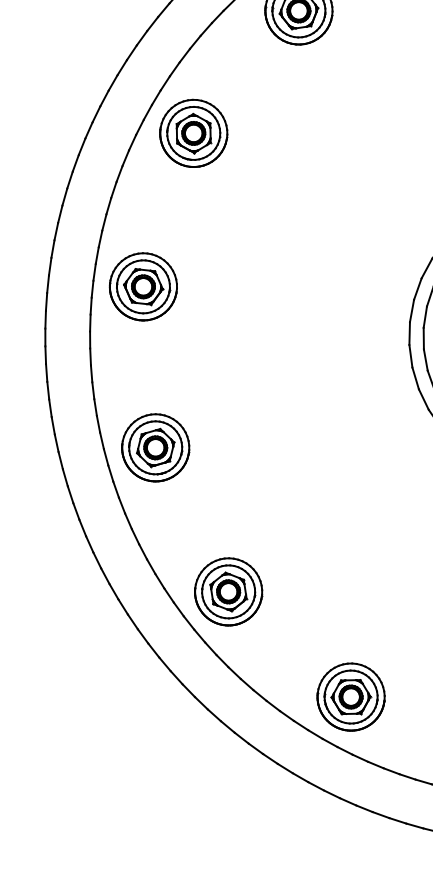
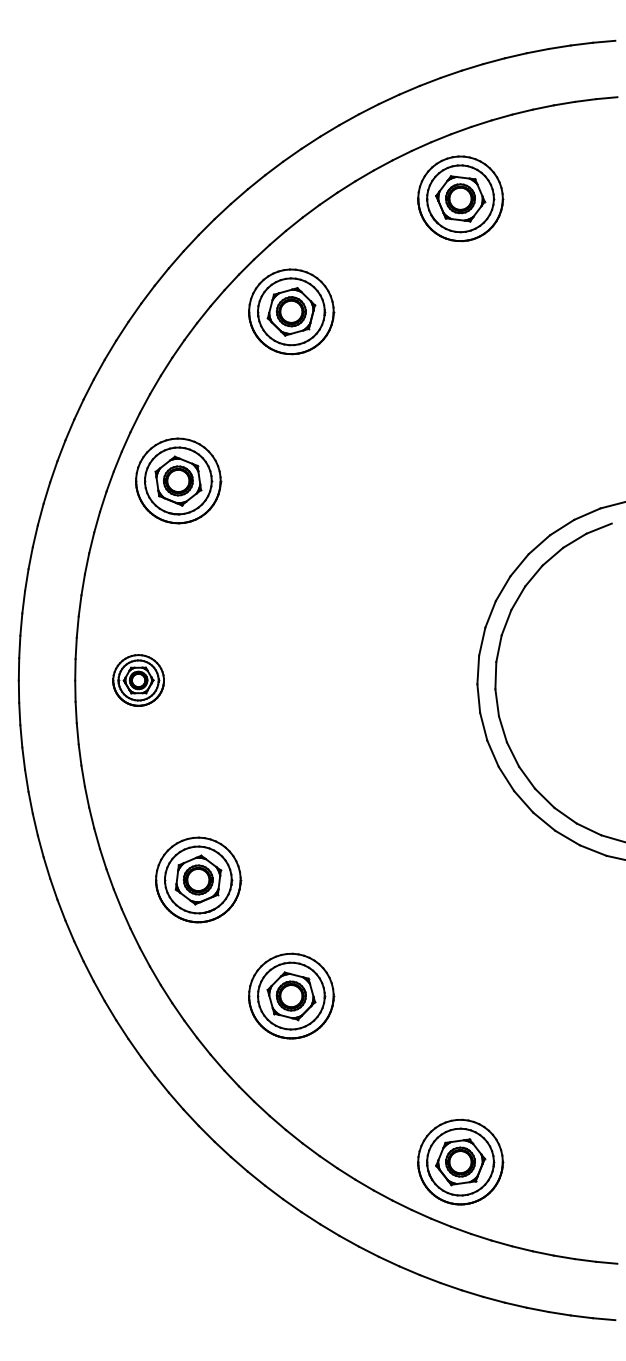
part: (143, 286) -> (138, 680), size x0.6
part: (155, 447) -> (198, 879), moved
part: (228, 591) -> (291, 995), moved

